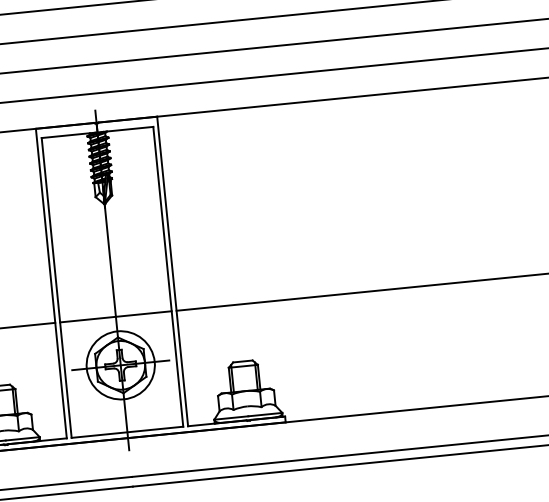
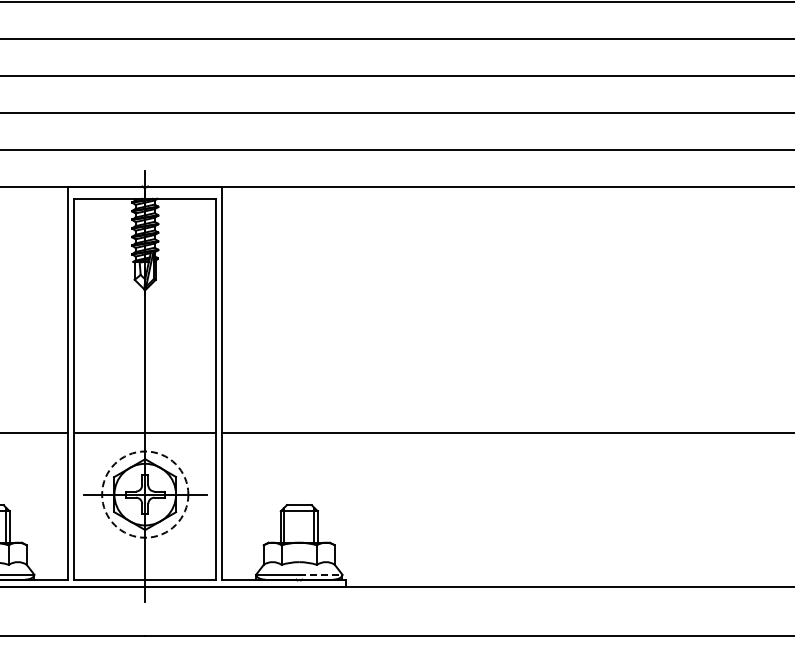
circle: (120, 365) -> (145, 494), solid -> dashed
line: (265, 414) -> (320, 574), solid -> dashed

